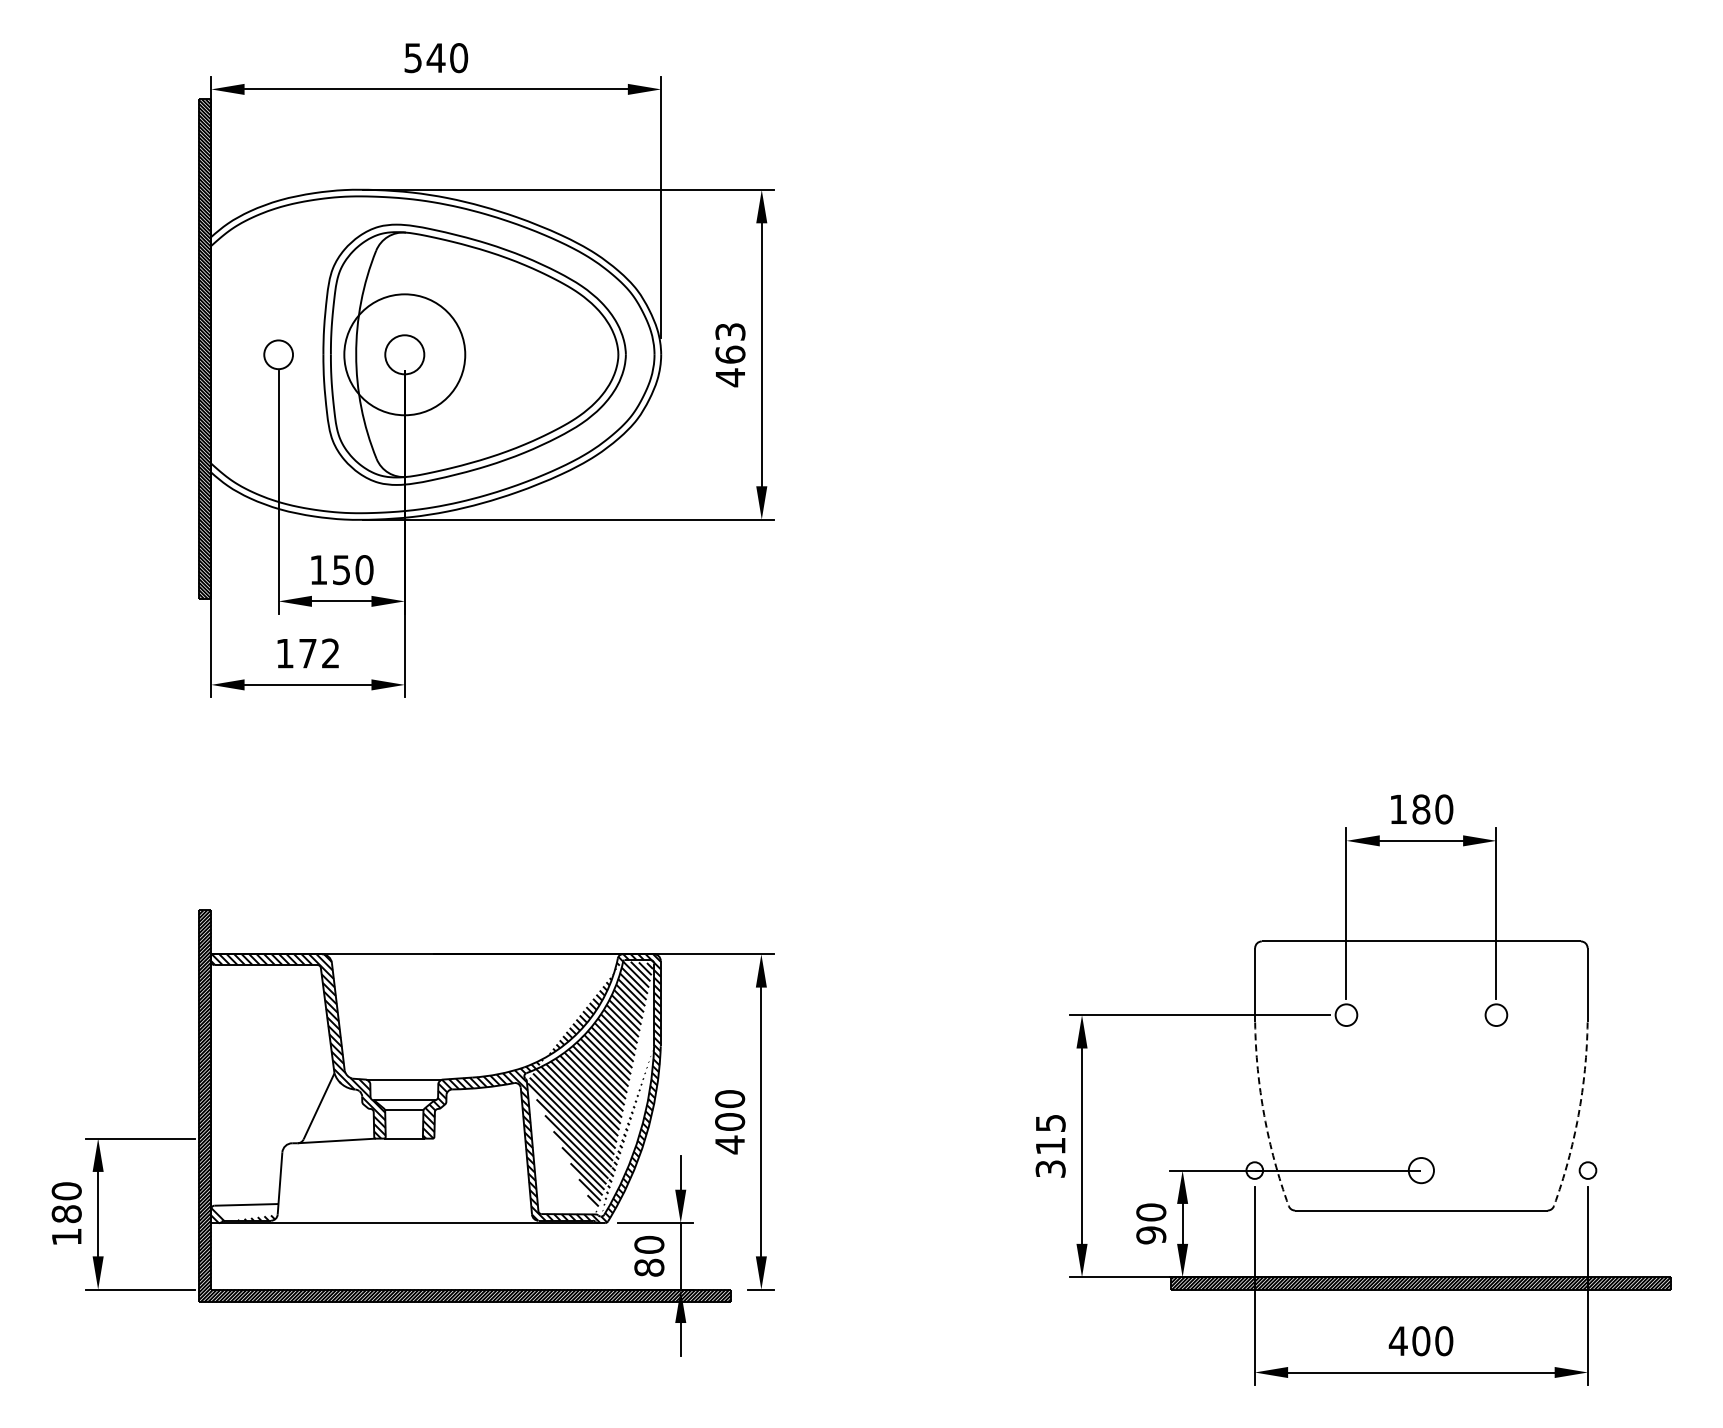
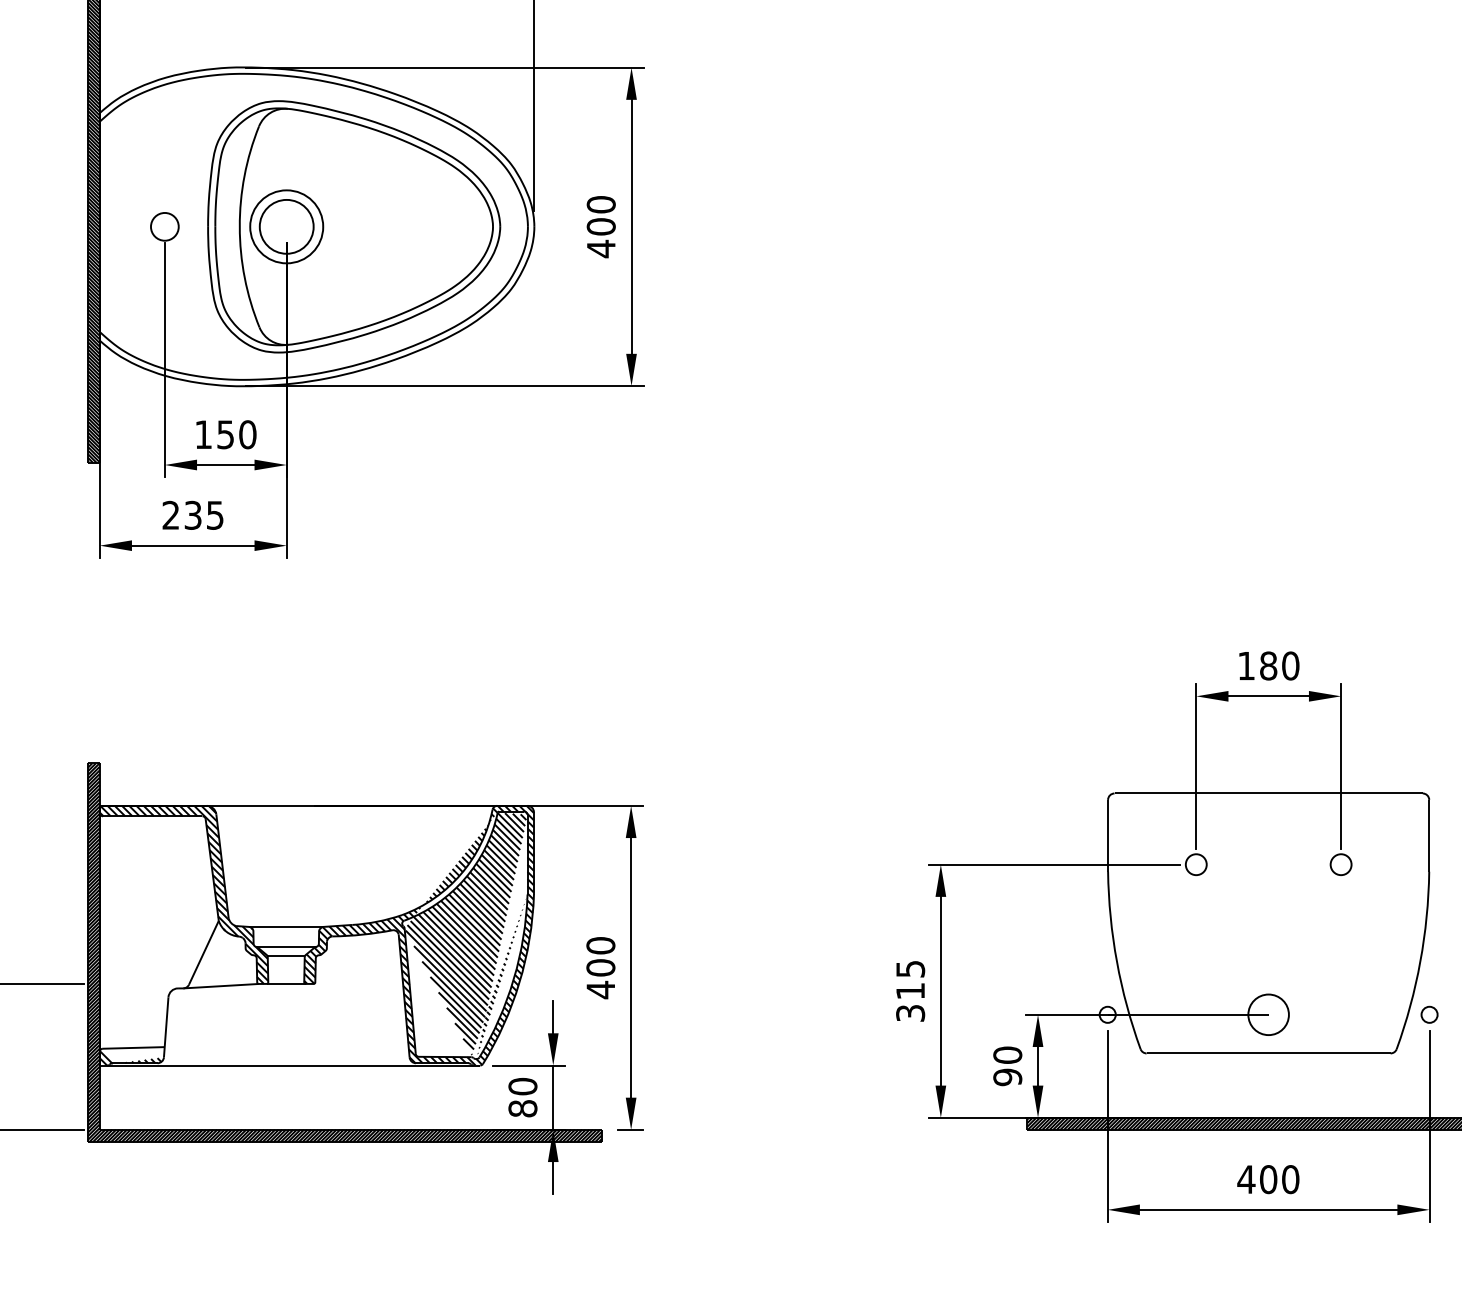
text: (730, 342) -> (601, 214), 463 -> 400
circle: (404, 354) -> (286, 226), size x0.62
circle: (404, 354) -> (286, 226), size x1.43
text: (307, 653) -> (192, 515), 172 -> 235
line: (1264, 1115) -> (1117, 961), dashed -> solid
line: (1578, 1115) -> (1420, 961), dashed -> solid
circle: (1421, 1170) -> (1268, 1014), size x1.67

